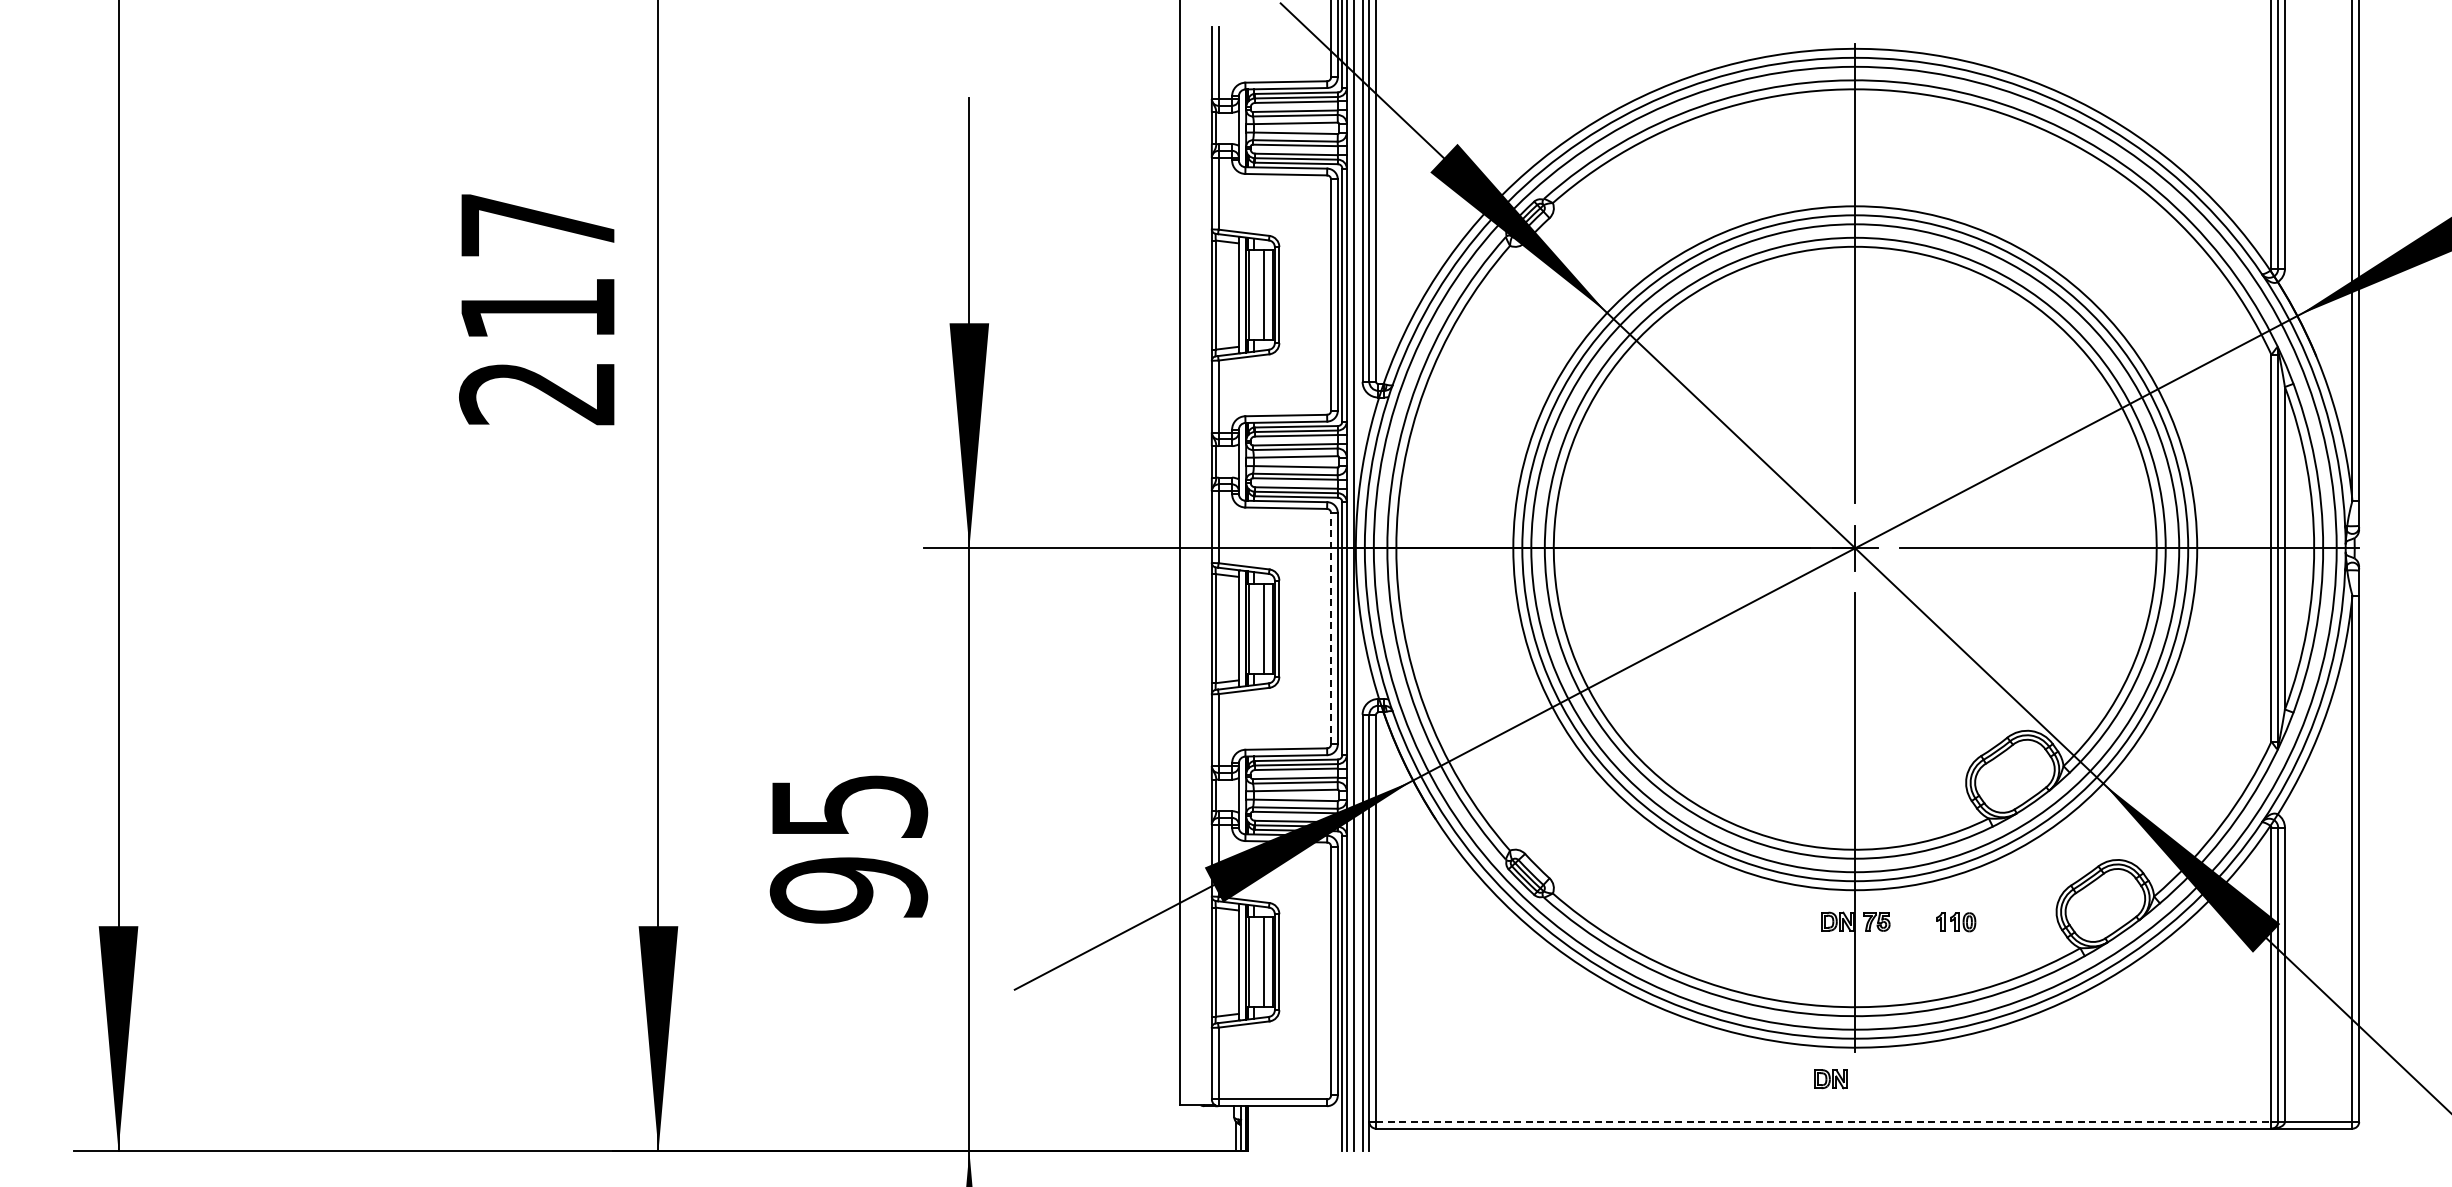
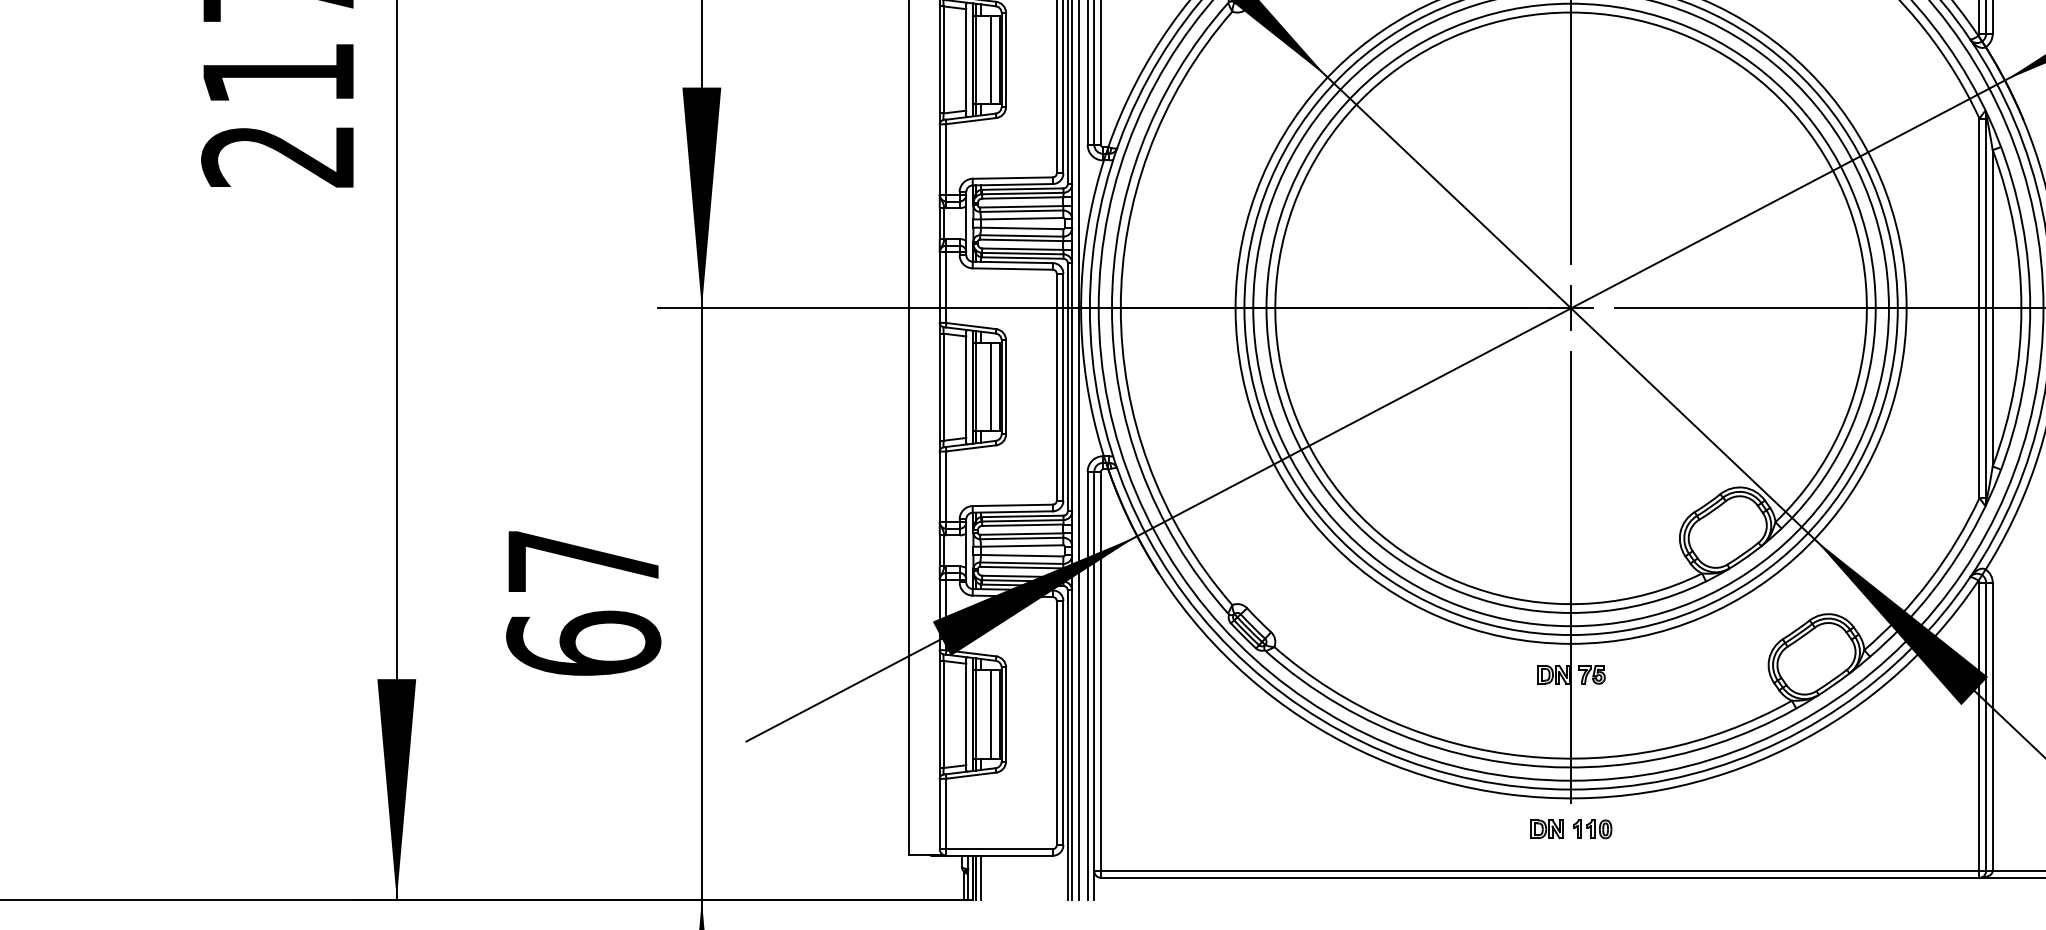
line: (1331, 628) -> (1057, 387), dashed -> solid
text: (848, 849) -> (583, 603), 95 -> 67
part: (1956, 922) -> (1592, 829), moved
line: (1823, 1121) -> (1539, 870), dashed -> solid
line: (1253, 1128) -> (980, 877), added

